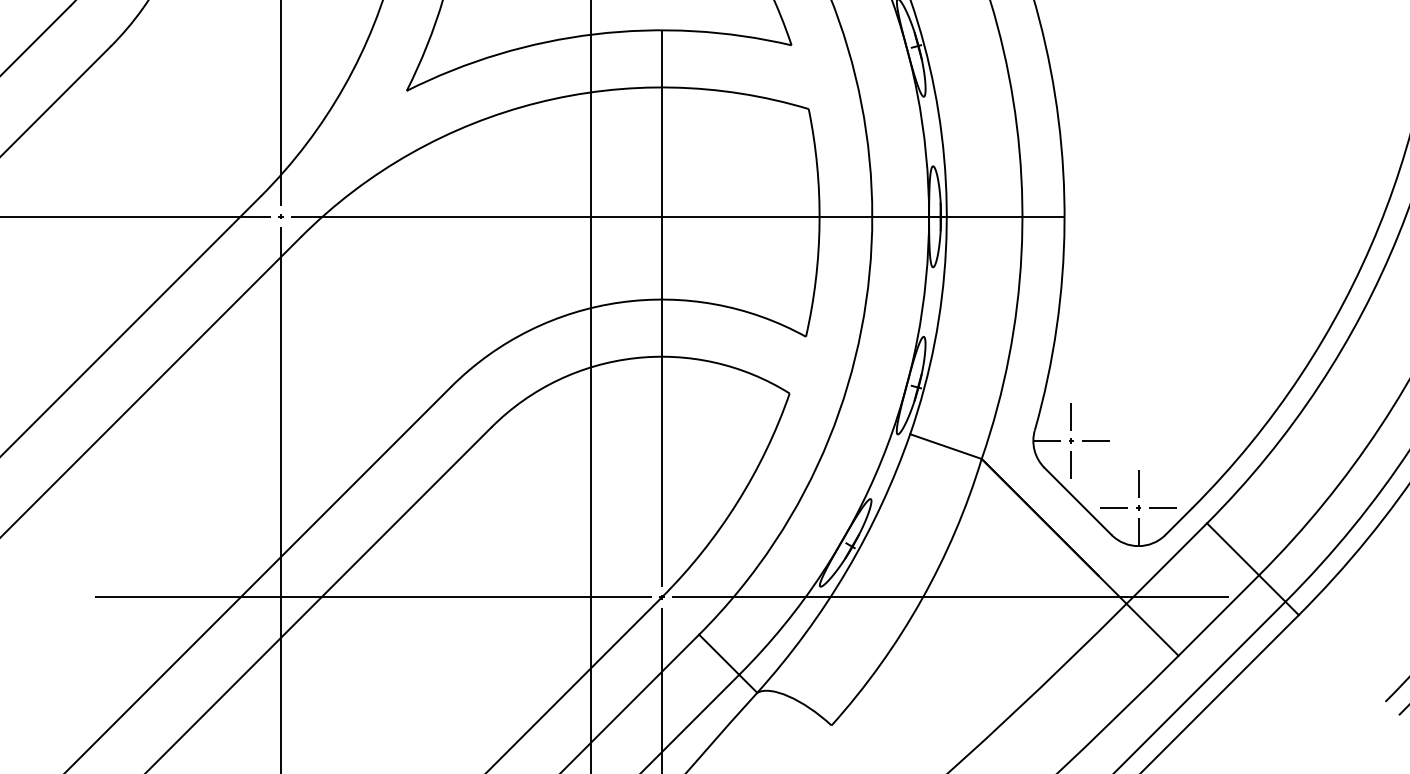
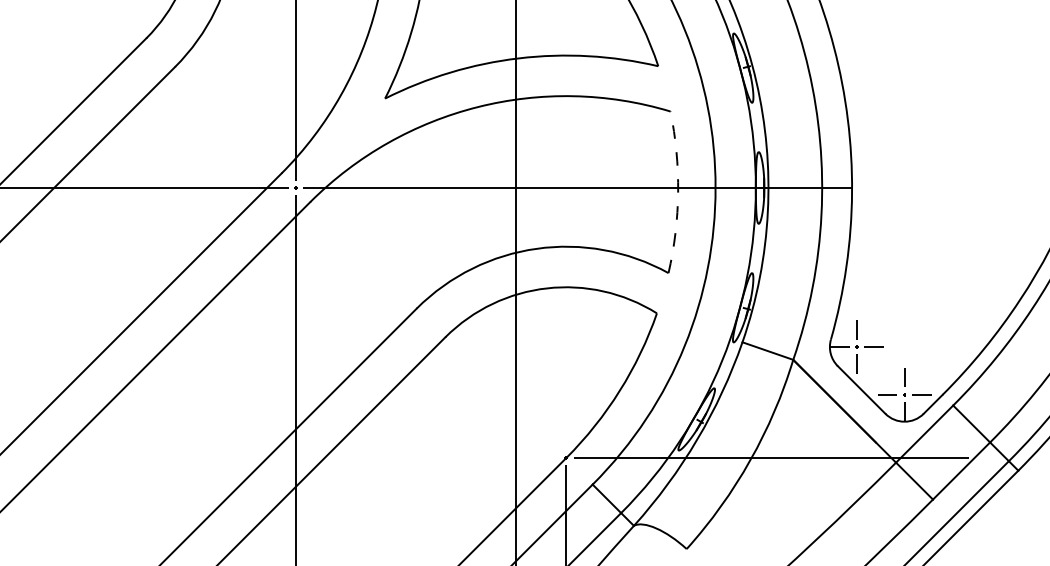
arc: (820, 223) -> (678, 192), solid -> dashed
line: (662, 307) -> (566, 252), removed
line: (372, 597) -> (360, 458), removed

